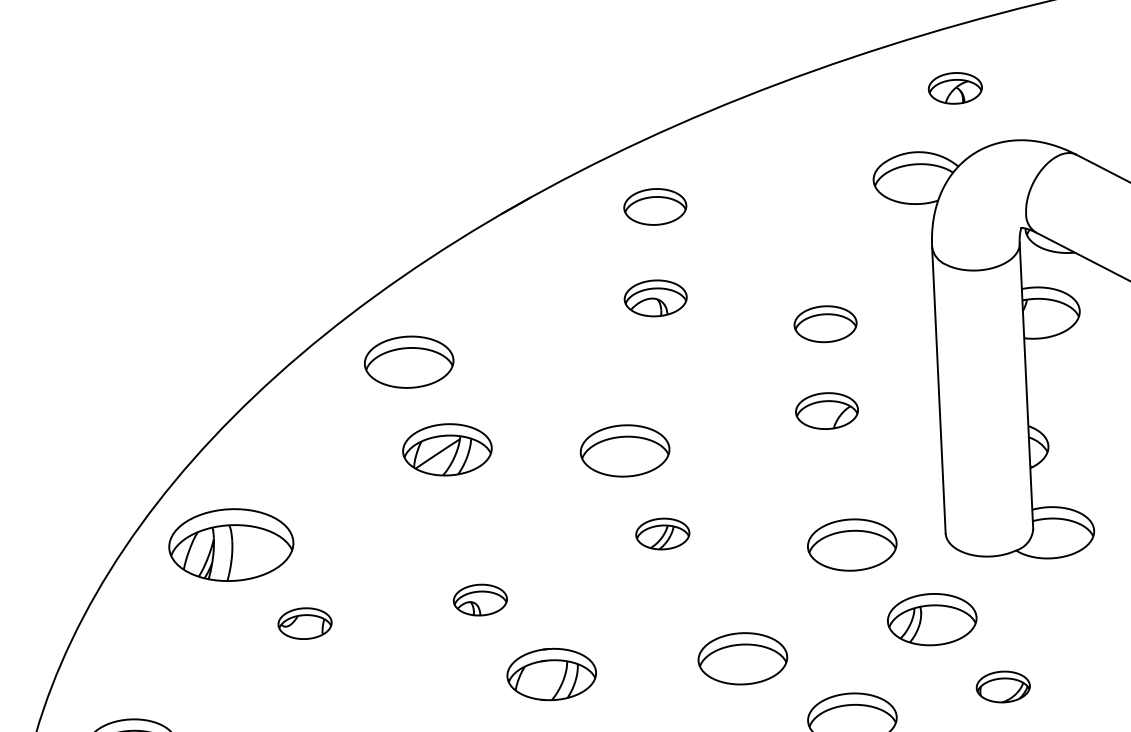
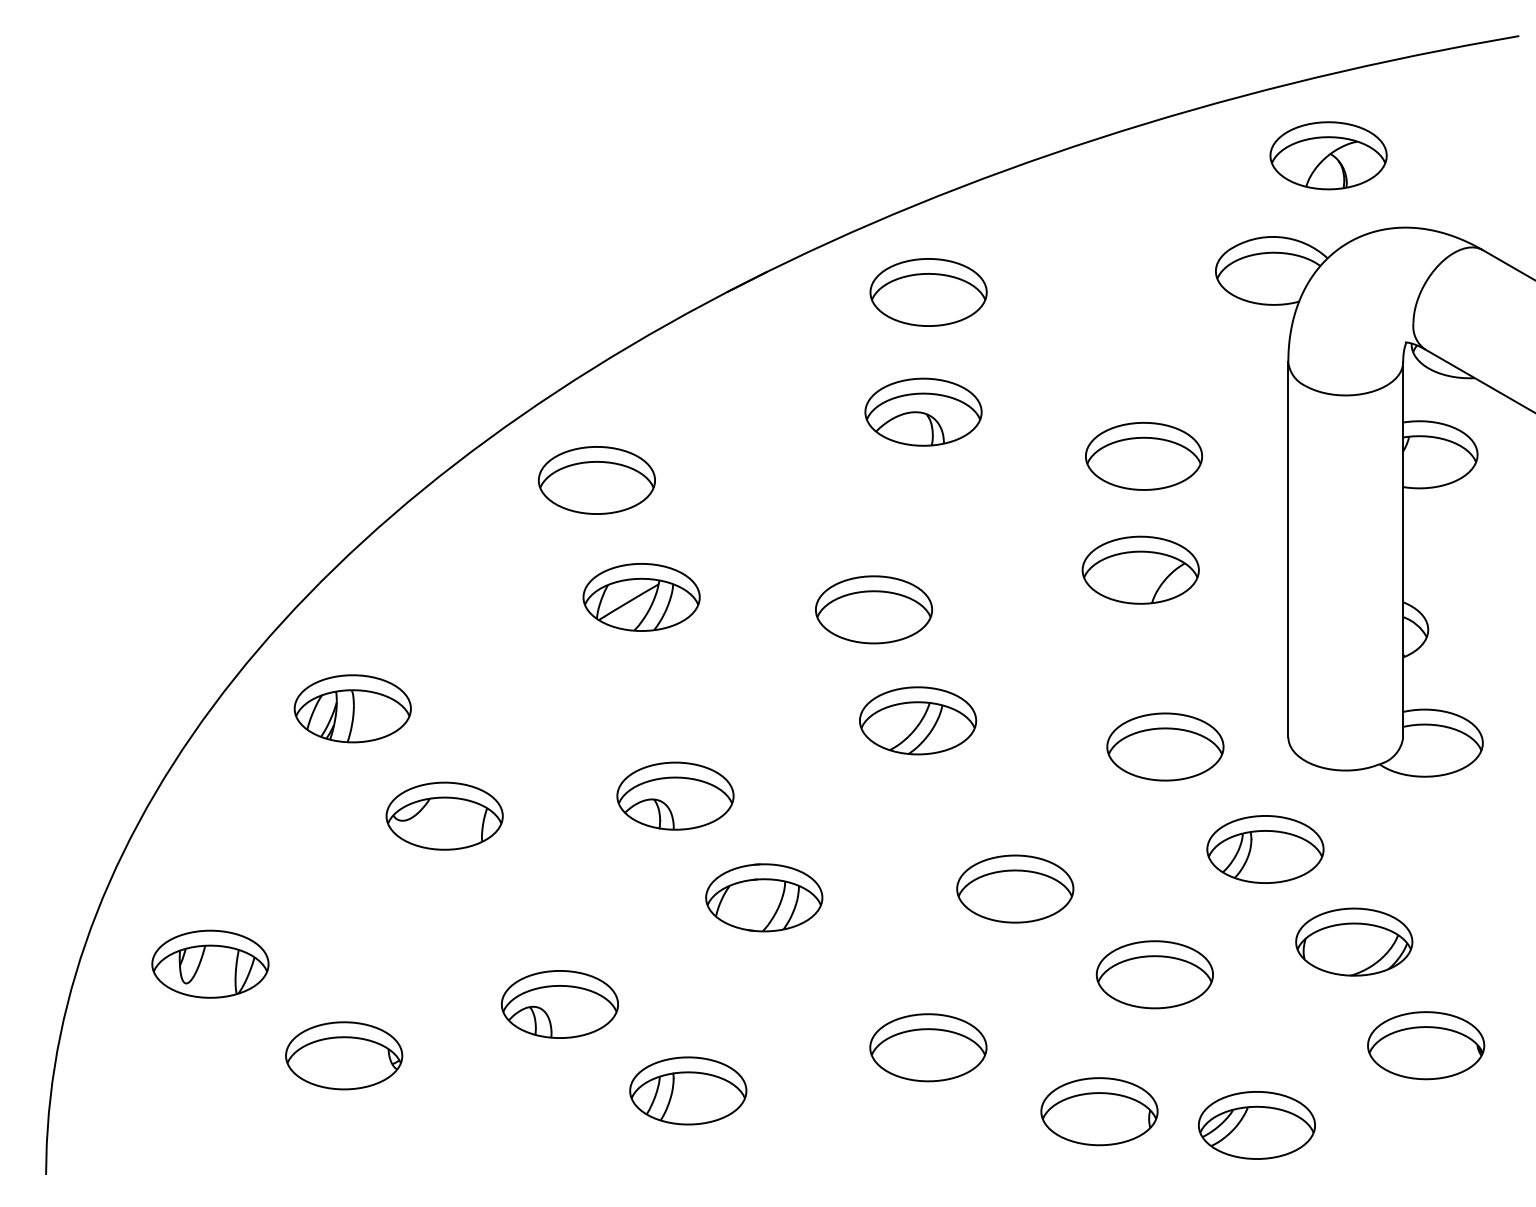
part: (955, 88) -> (1328, 155), size x1.67
part: (655, 206) -> (928, 292), size x1.43
part: (655, 297) -> (923, 411), size x1.43
part: (825, 324) -> (1144, 456), size x1.43
part: (826, 410) -> (1140, 569), size x1.43
part: (663, 533) -> (918, 720), size x1.67
part: (230, 544) -> (352, 708), size x0.71
part: (480, 599) -> (675, 795), size x1.67
part: (304, 623) -> (444, 815), size x1.67
part: (1003, 686) -> (1354, 941), size x1.67

